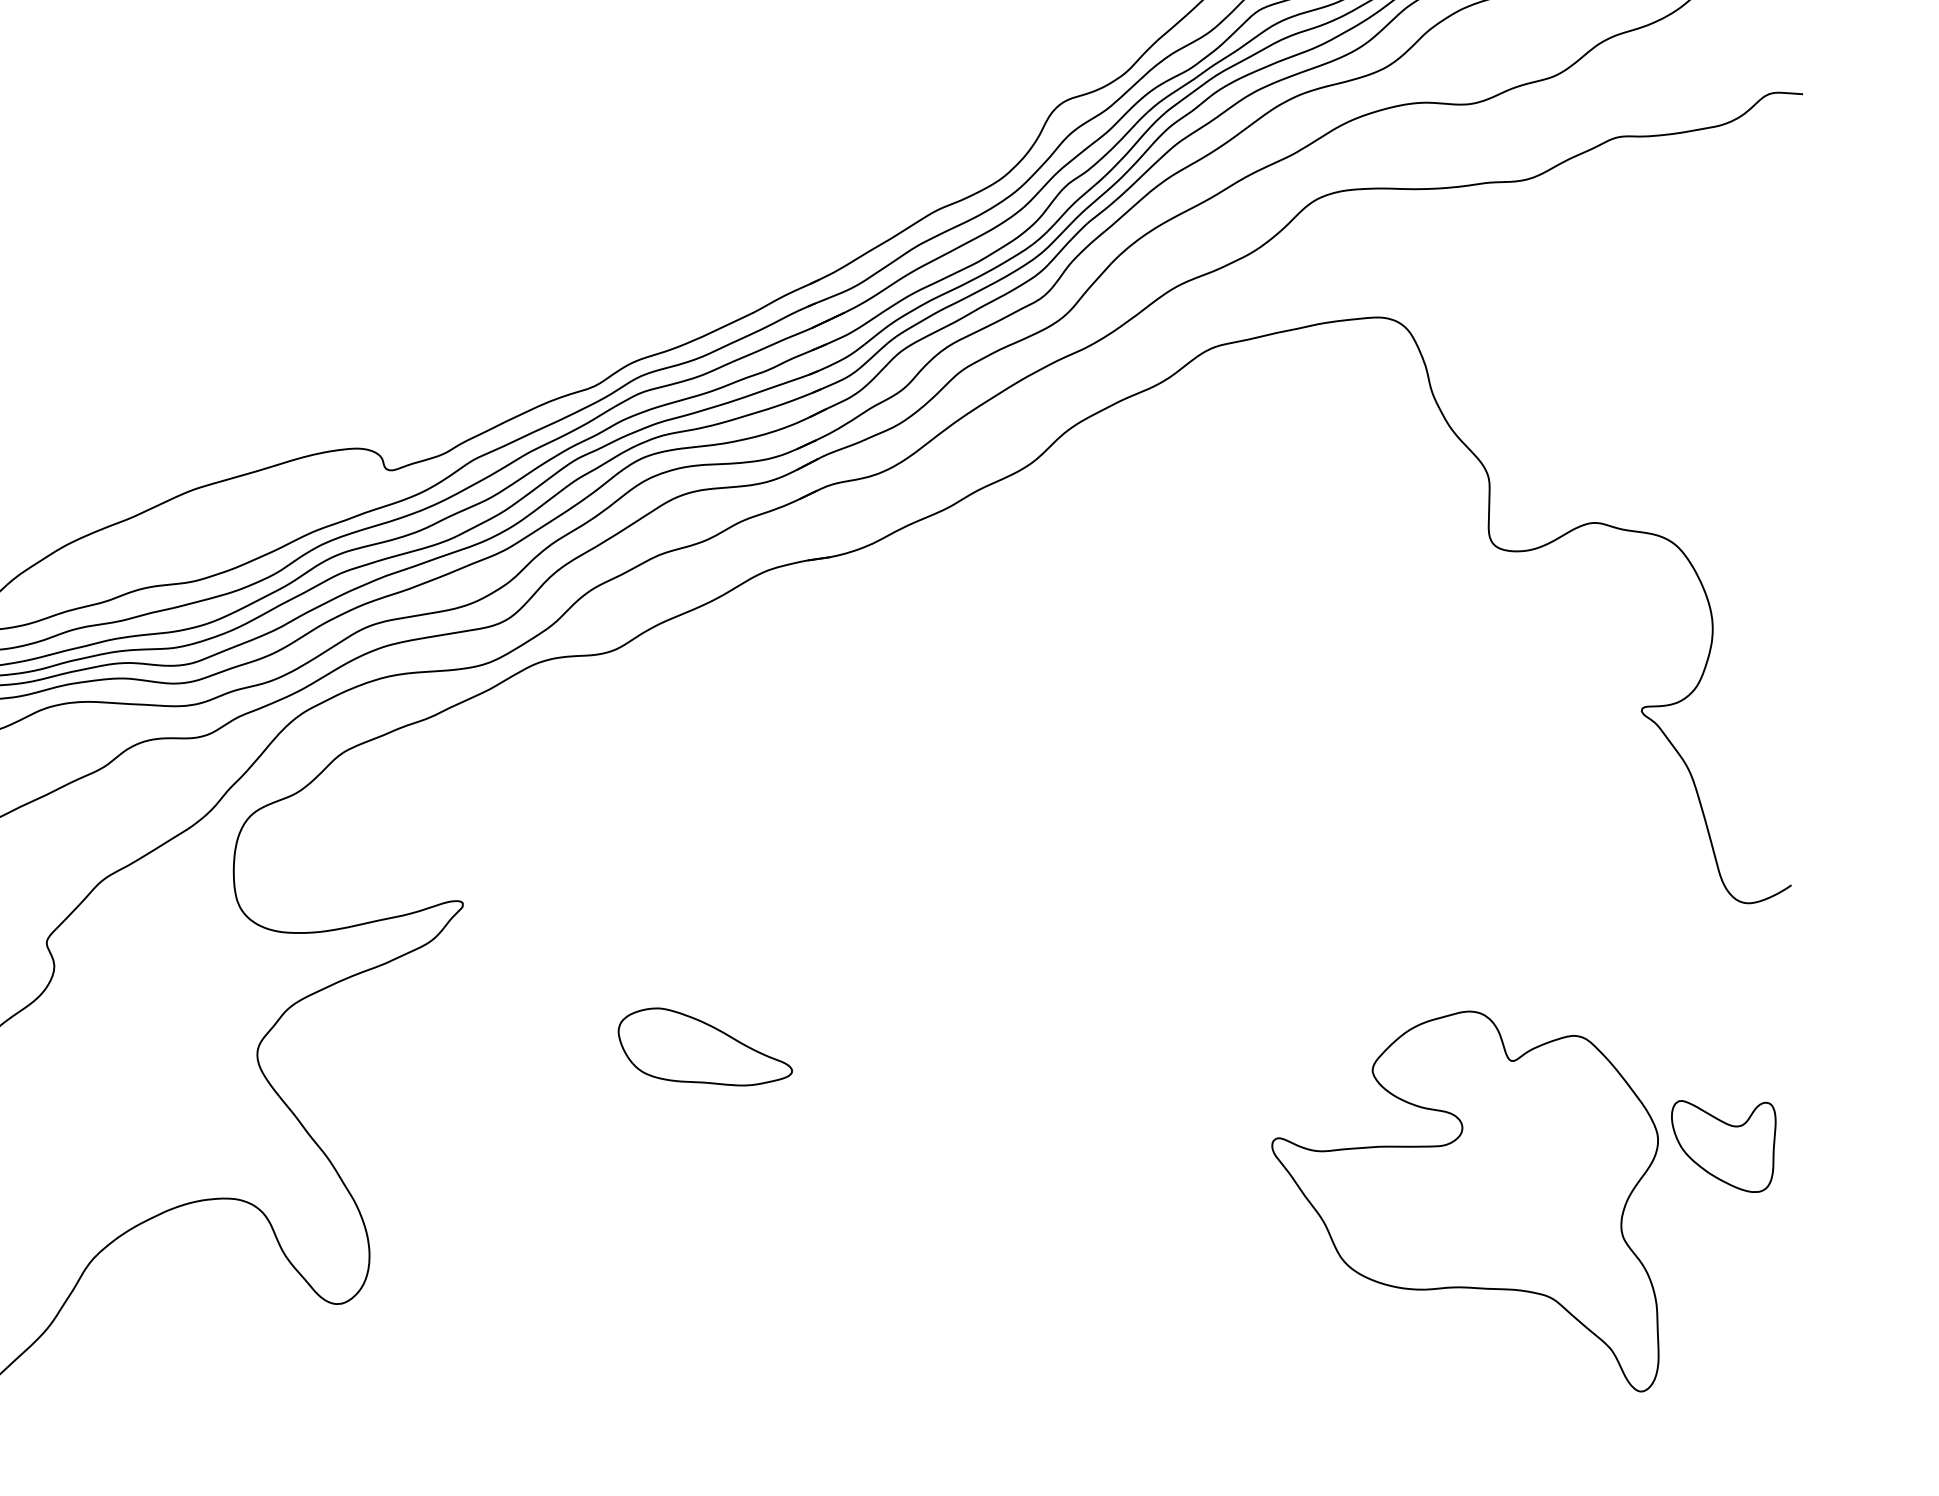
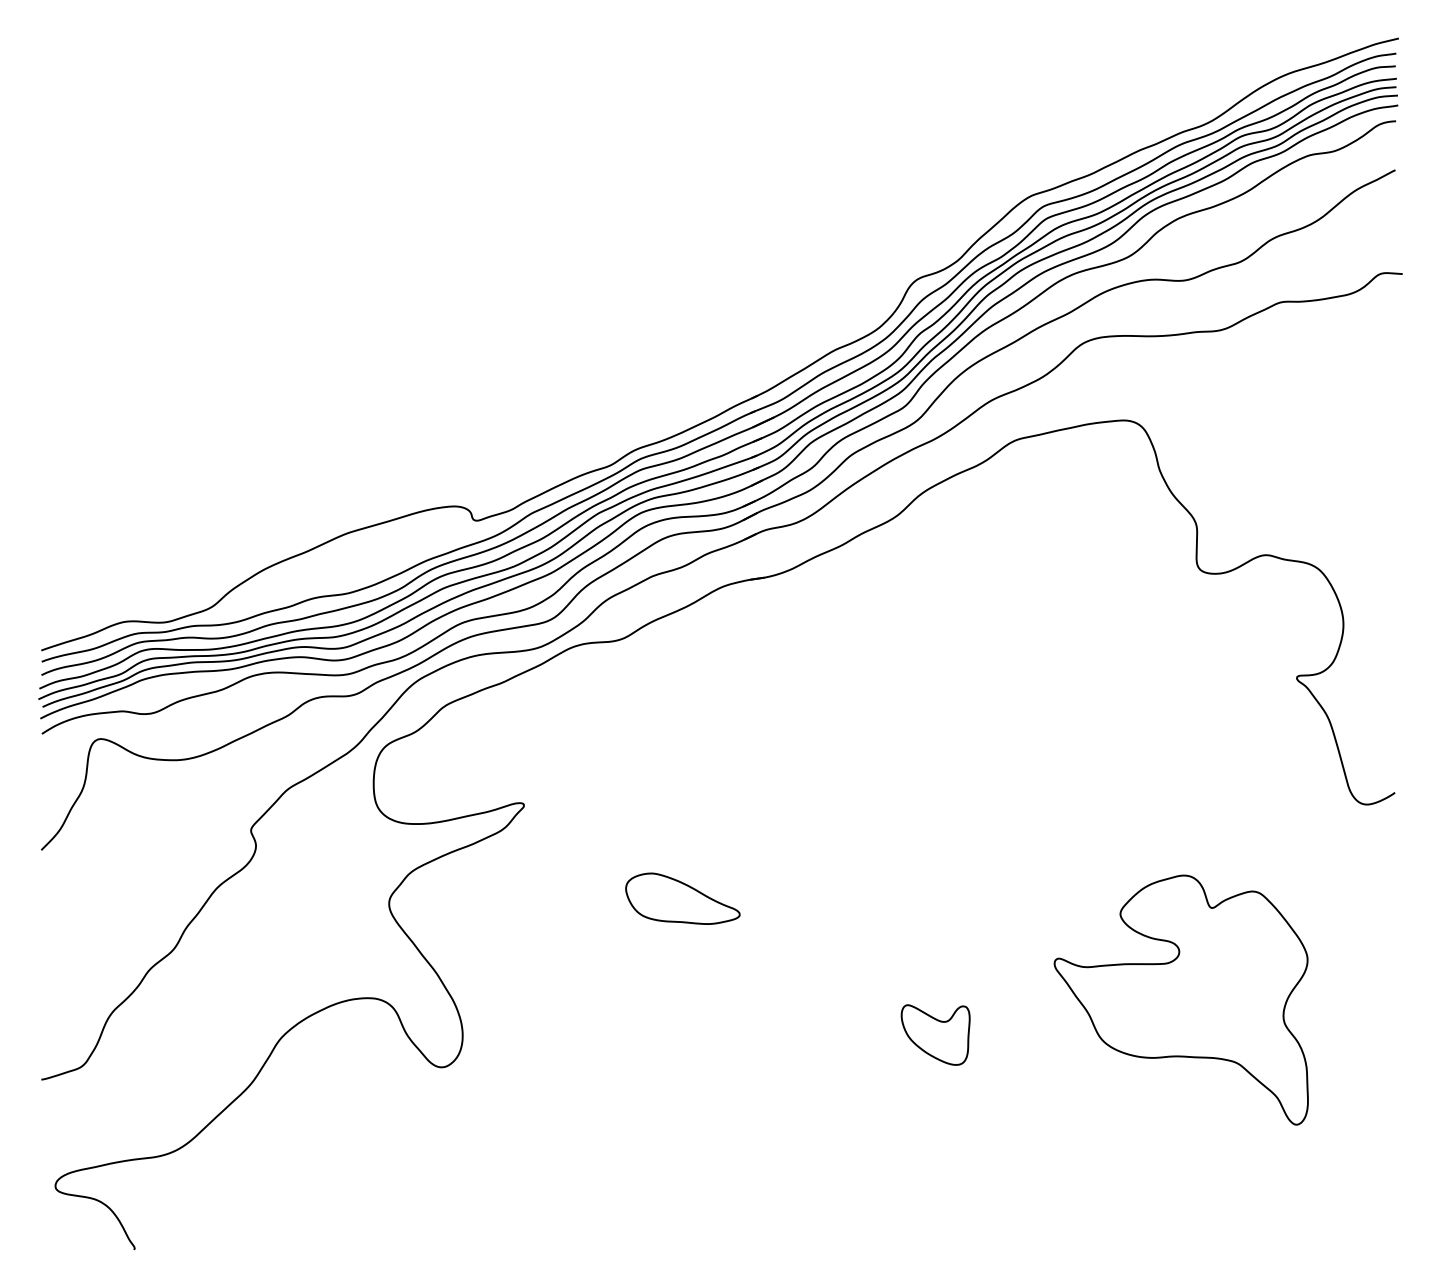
part: (1723, 1145) -> (935, 1034), moved

